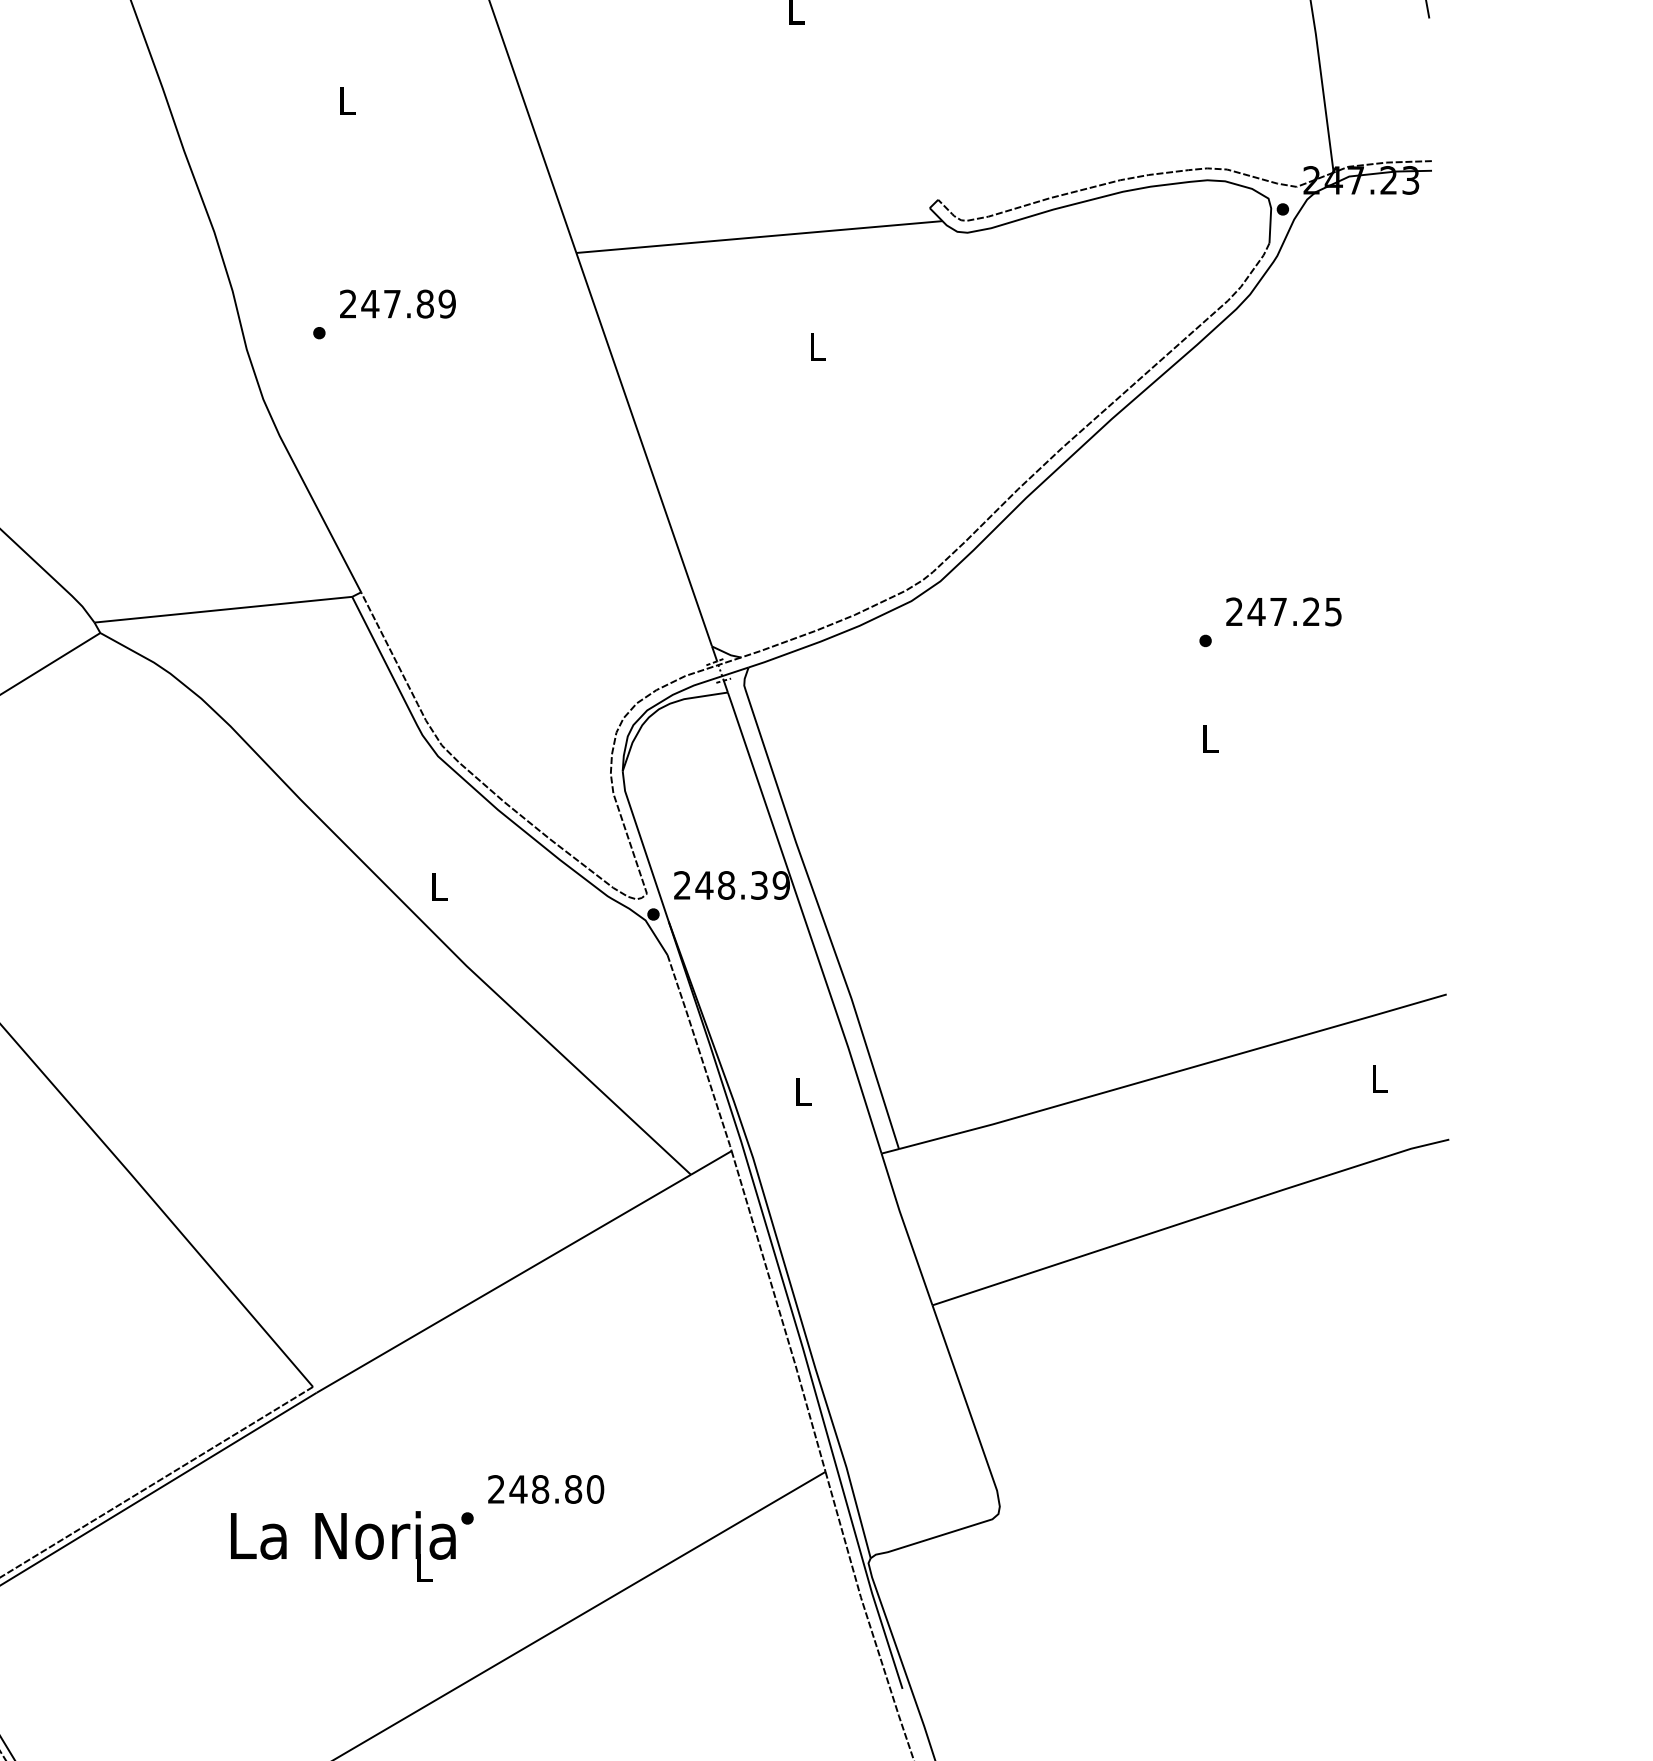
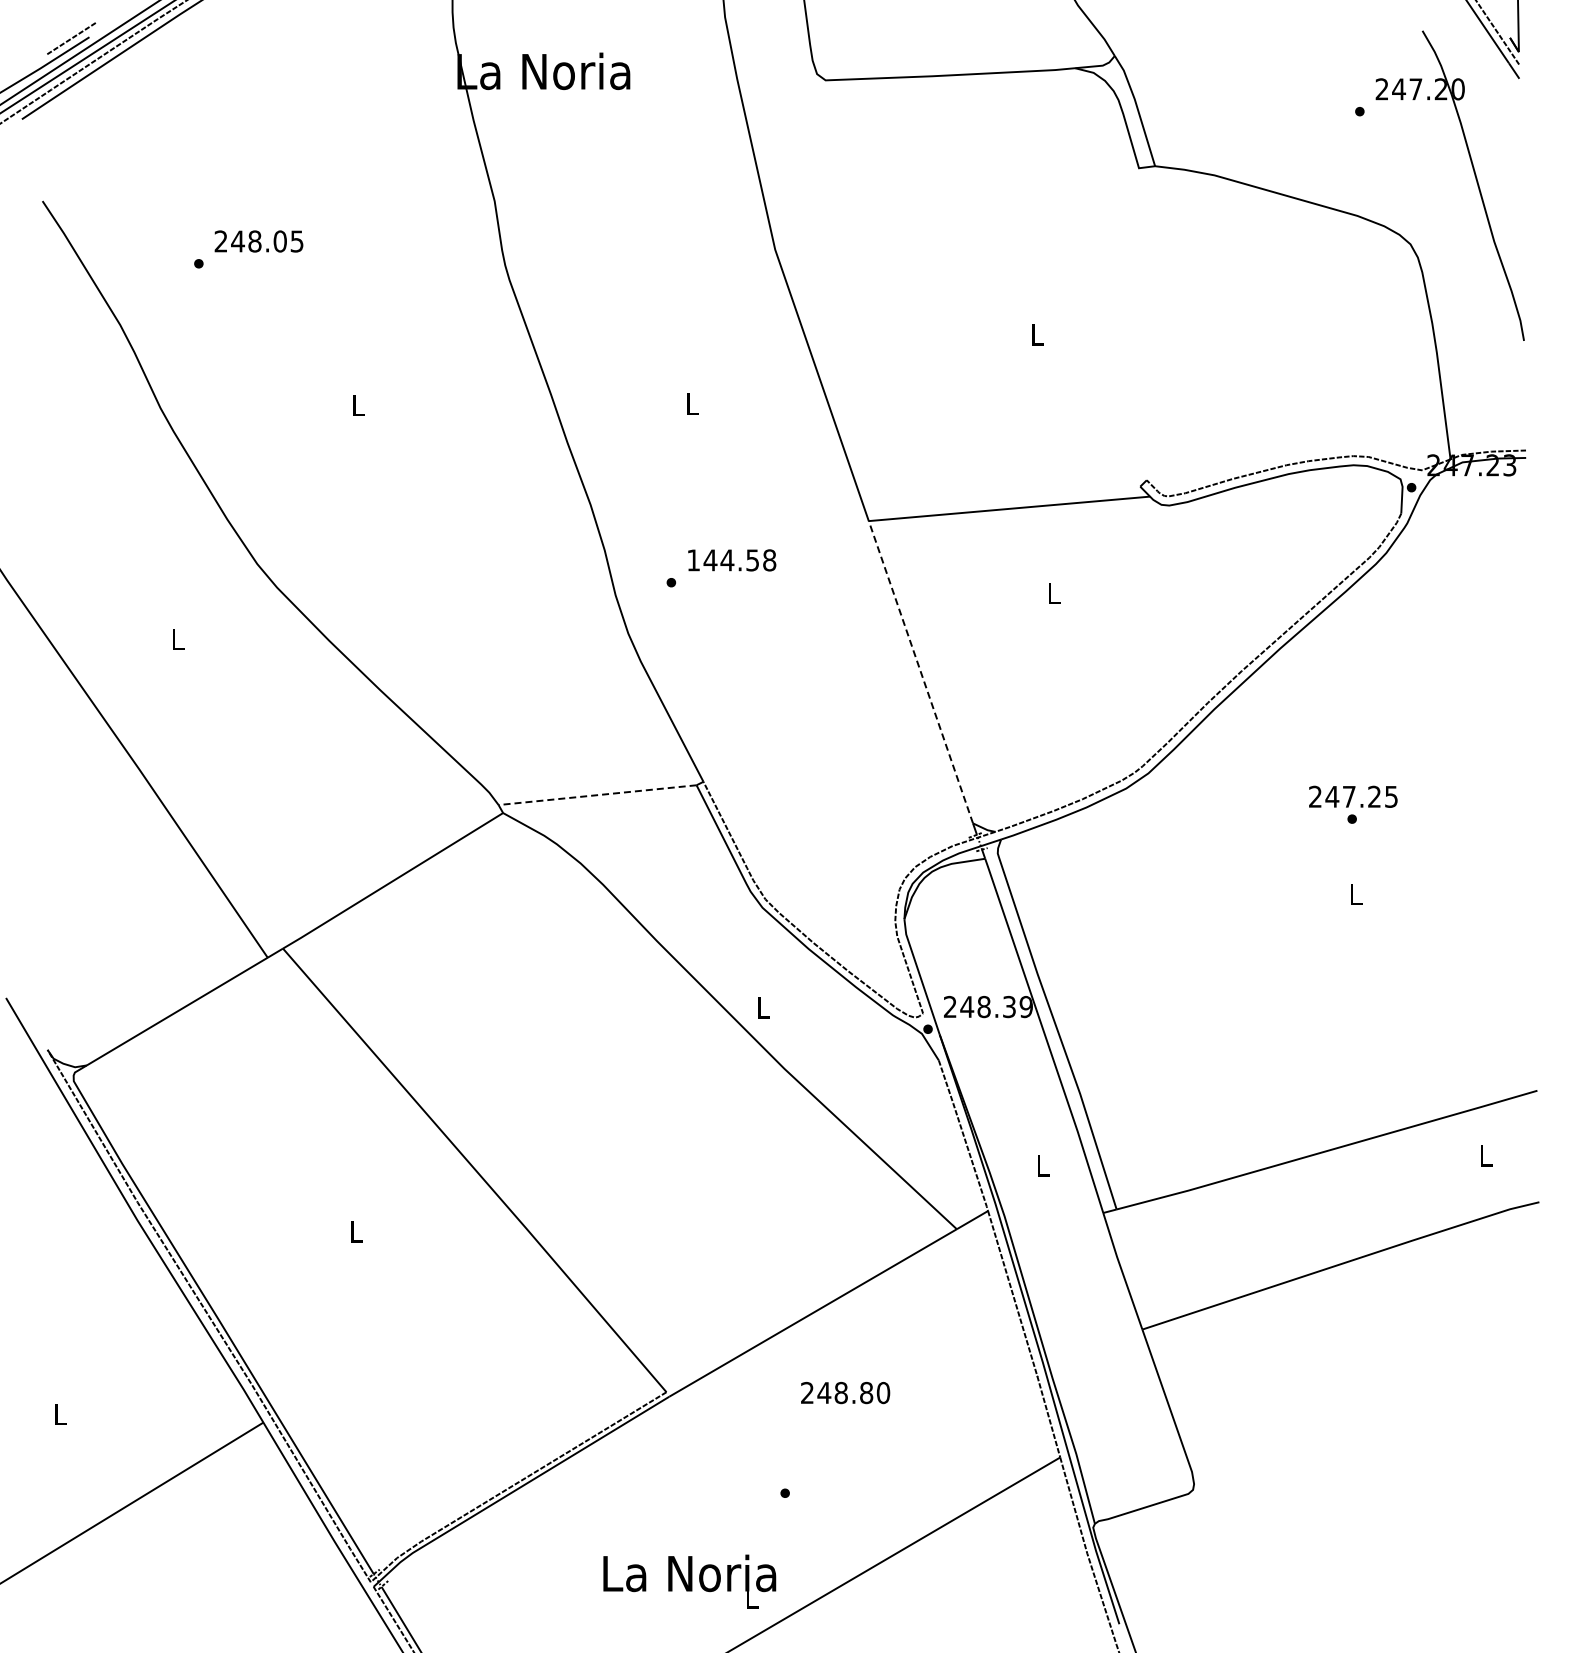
text: (397, 304) -> (731, 560), 247.89 -> 144.58
line: (643, 450) -> (920, 672), solid -> dashed
line: (223, 610) -> (597, 795), solid -> dashed
text: (1284, 611) -> (1353, 796), moved
text: (546, 1490) -> (845, 1393), moved
text: (342, 1546) -> (689, 1581), moved

